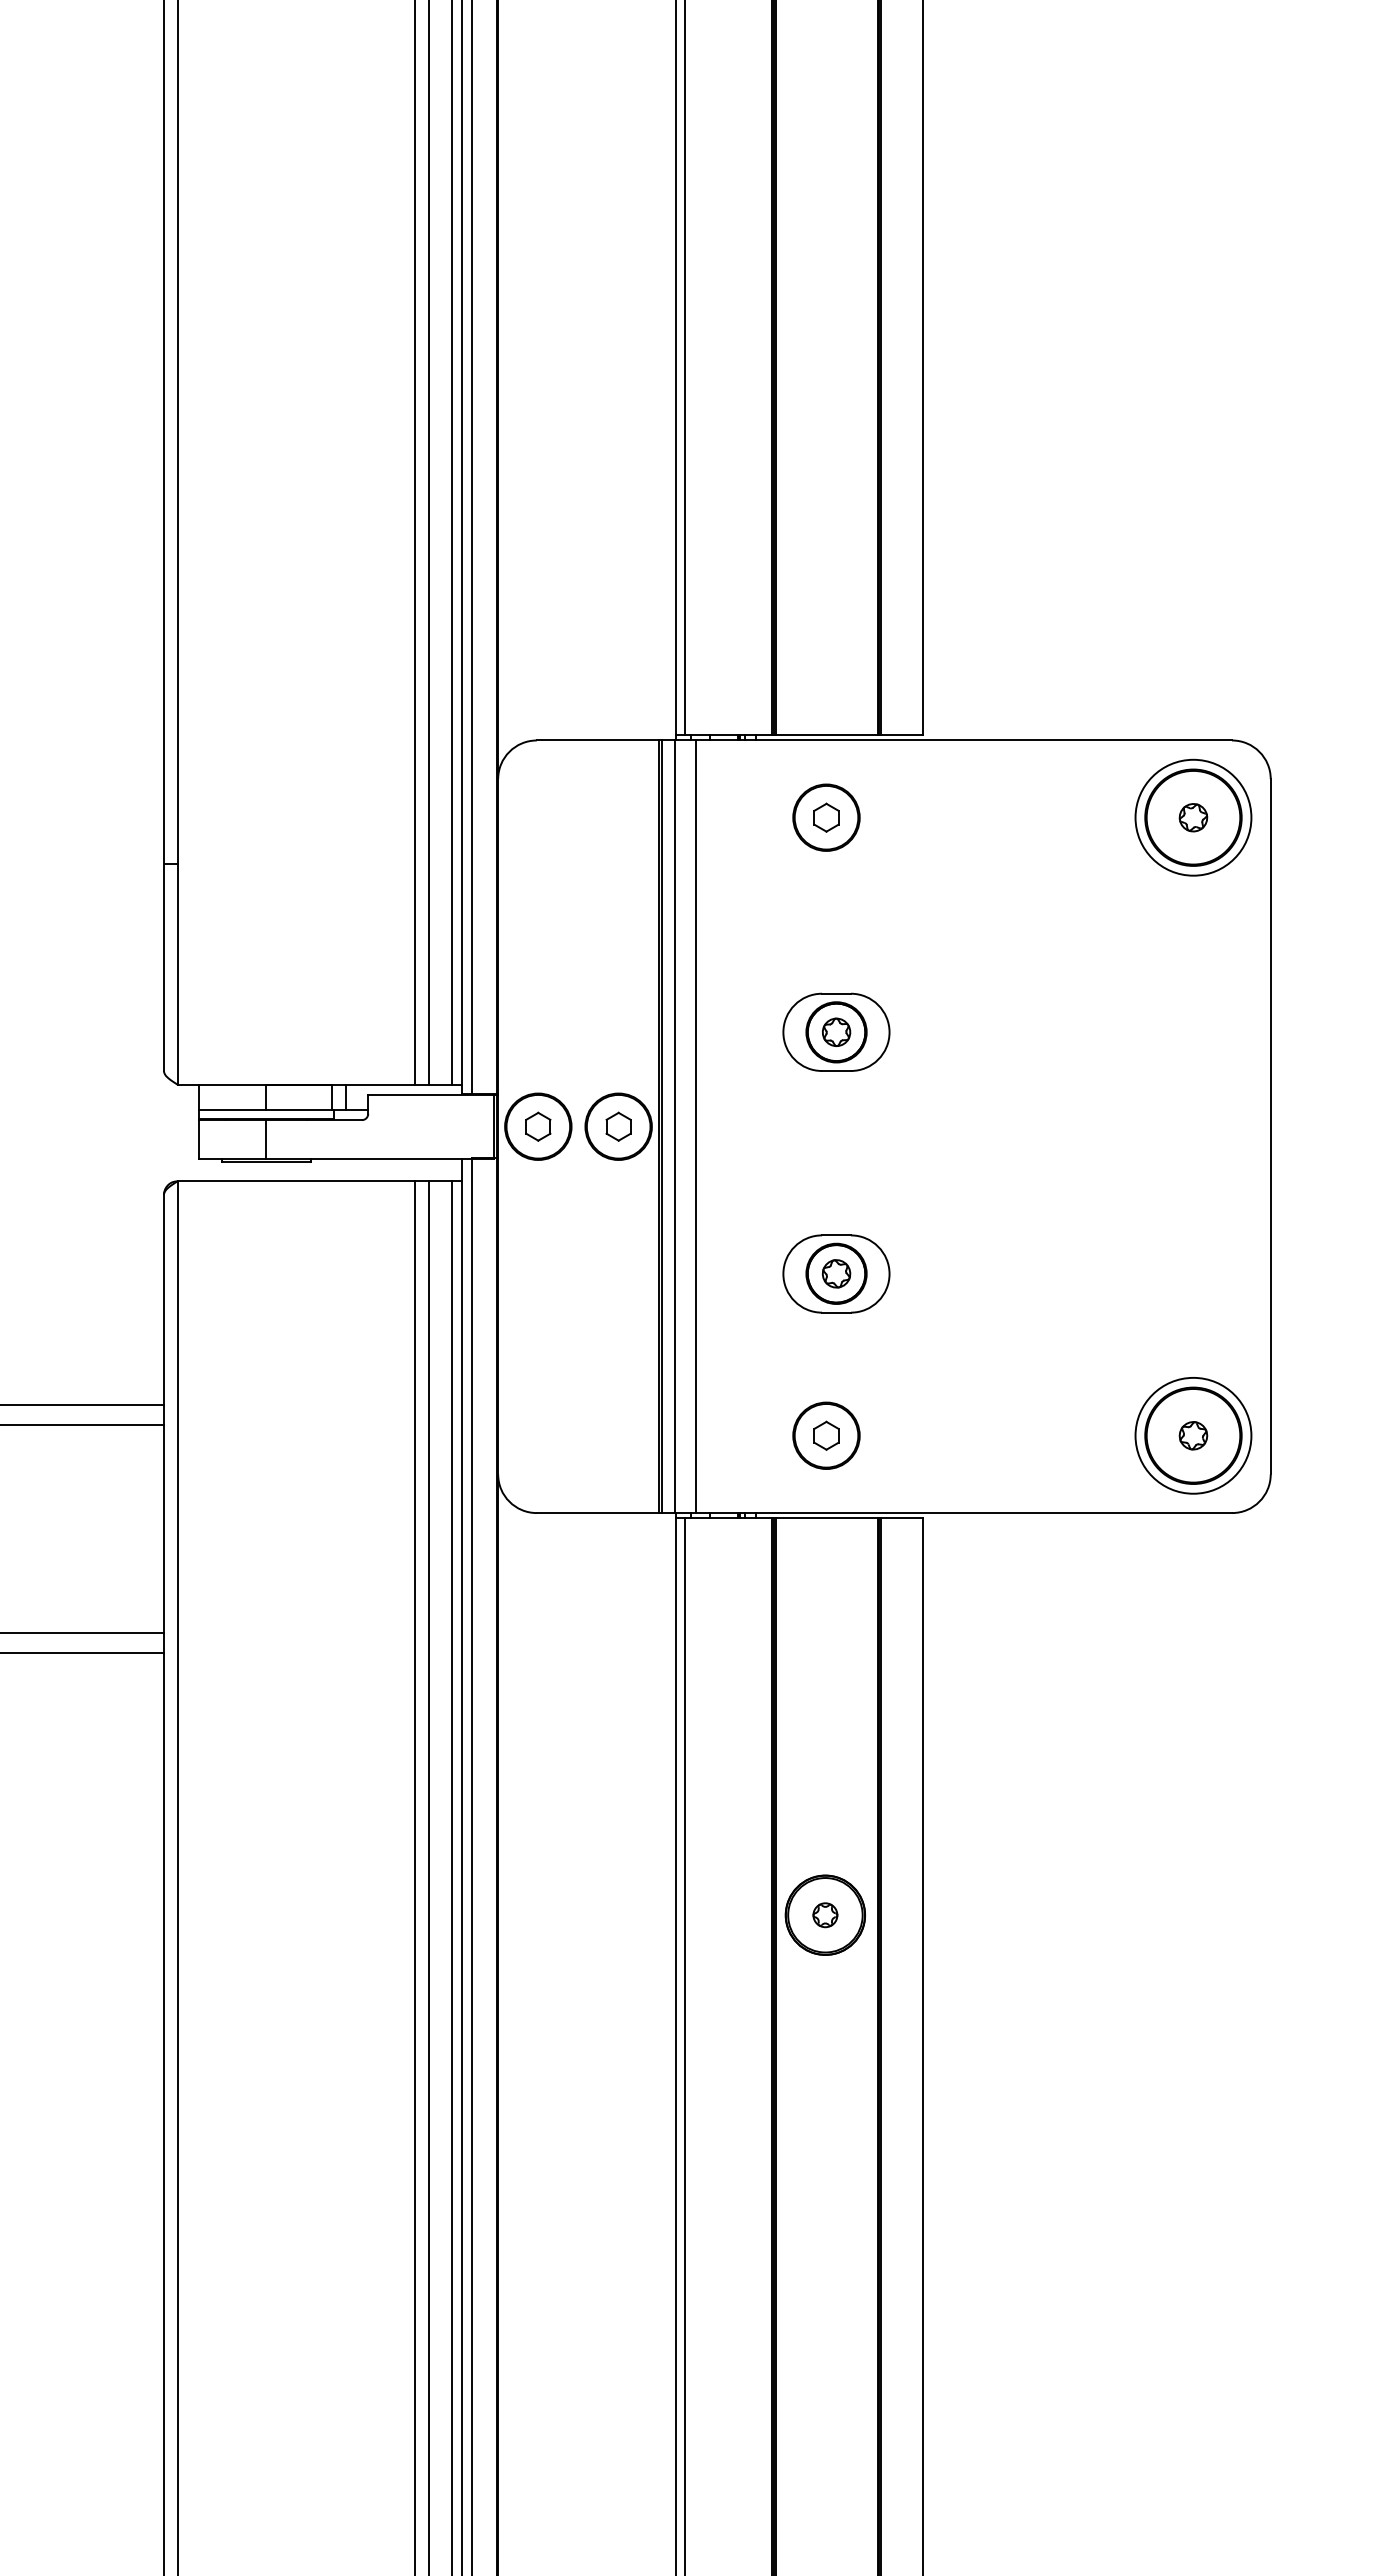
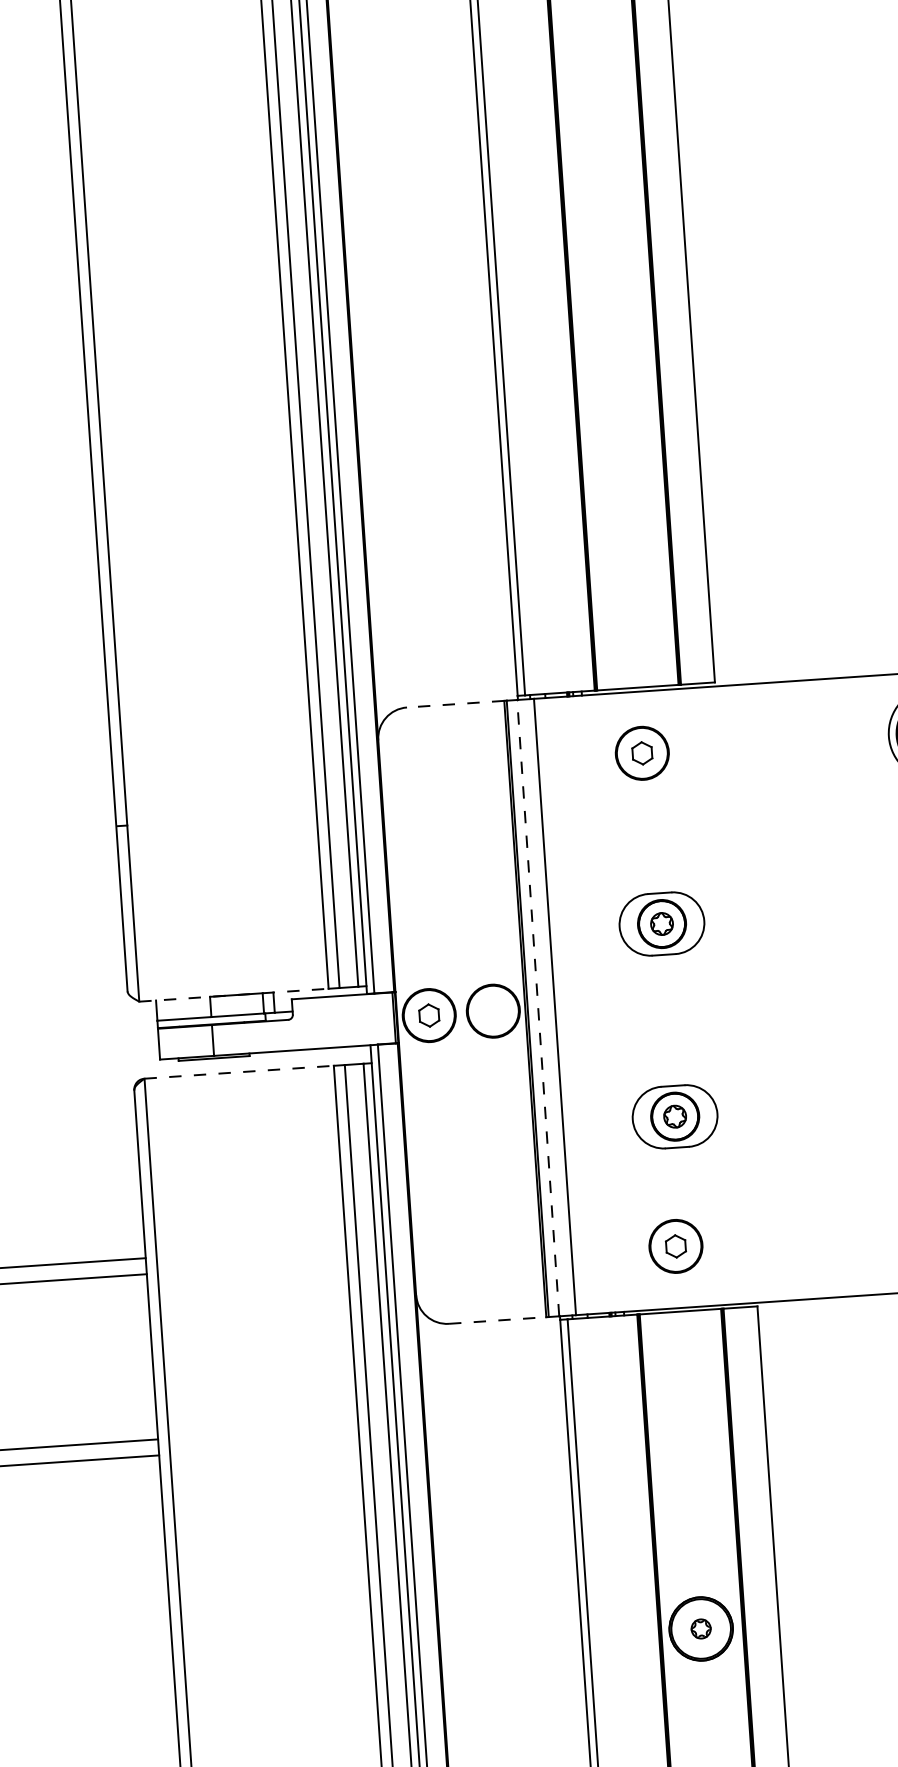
line: (597, 740) -> (455, 704), solid -> dashed
line: (296, 1084) -> (234, 995), solid -> dashed
part: (618, 1126) -> (493, 1011), removed
line: (674, 1126) -> (537, 1007), solid -> dashed
line: (296, 1181) -> (239, 1072), solid -> dashed
line: (597, 1513) -> (497, 1320), solid -> dashed

